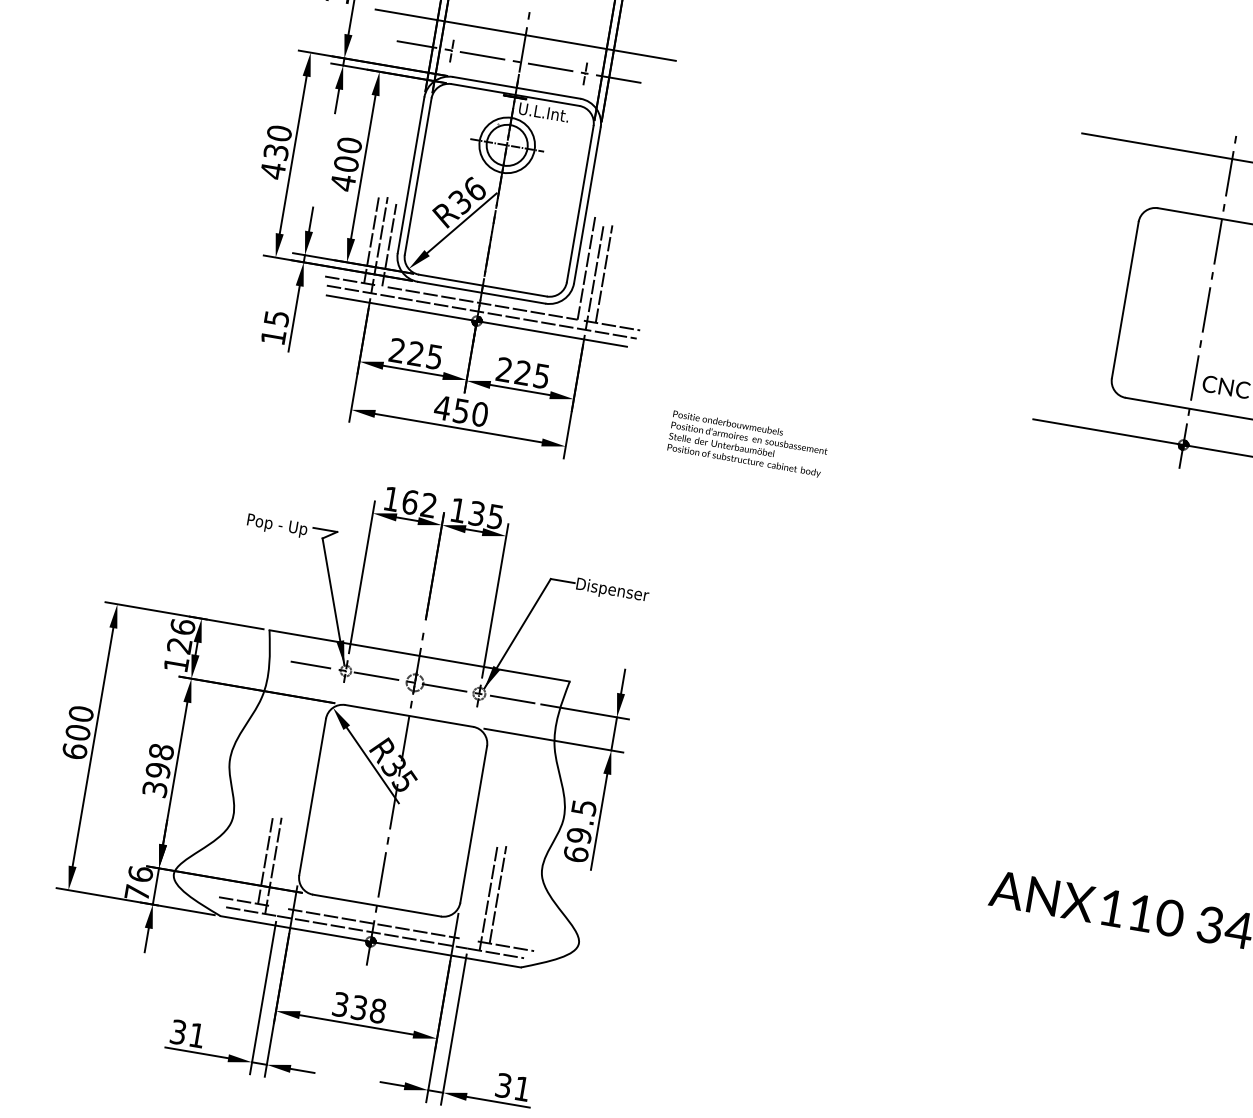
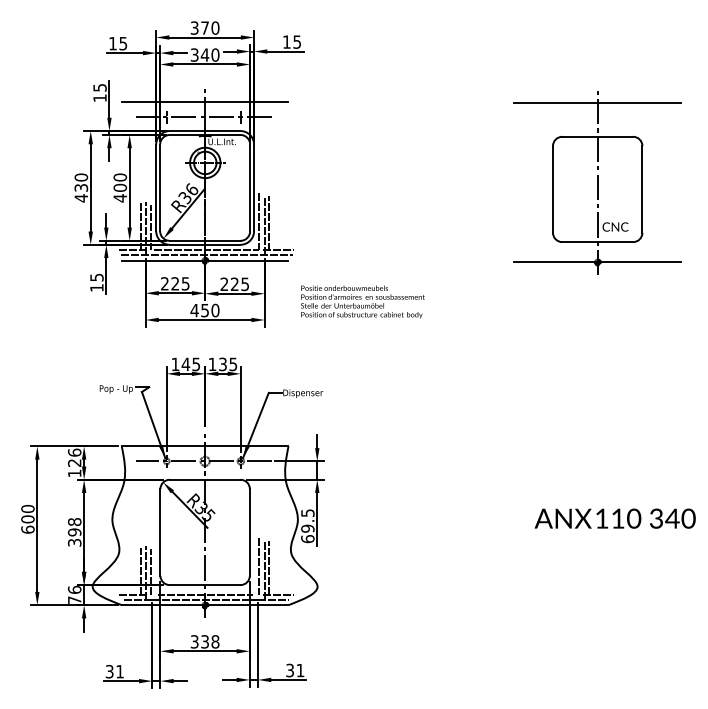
part: (747, 443) -> (362, 301), size x1.43
text: (418, 503) -> (190, 364), 162 -> 145
line: (282, 866) -> (150, 572), added
line: (480, 888) -> (259, 566), added

